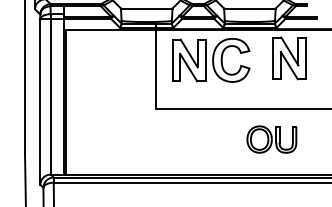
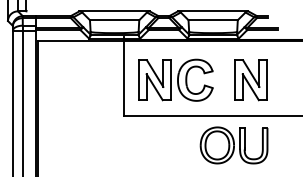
part: (289, 58) -> (250, 80), moved
part: (211, 60) -> (176, 80), moved
part: (271, 139) -> (233, 145), size x1.43

